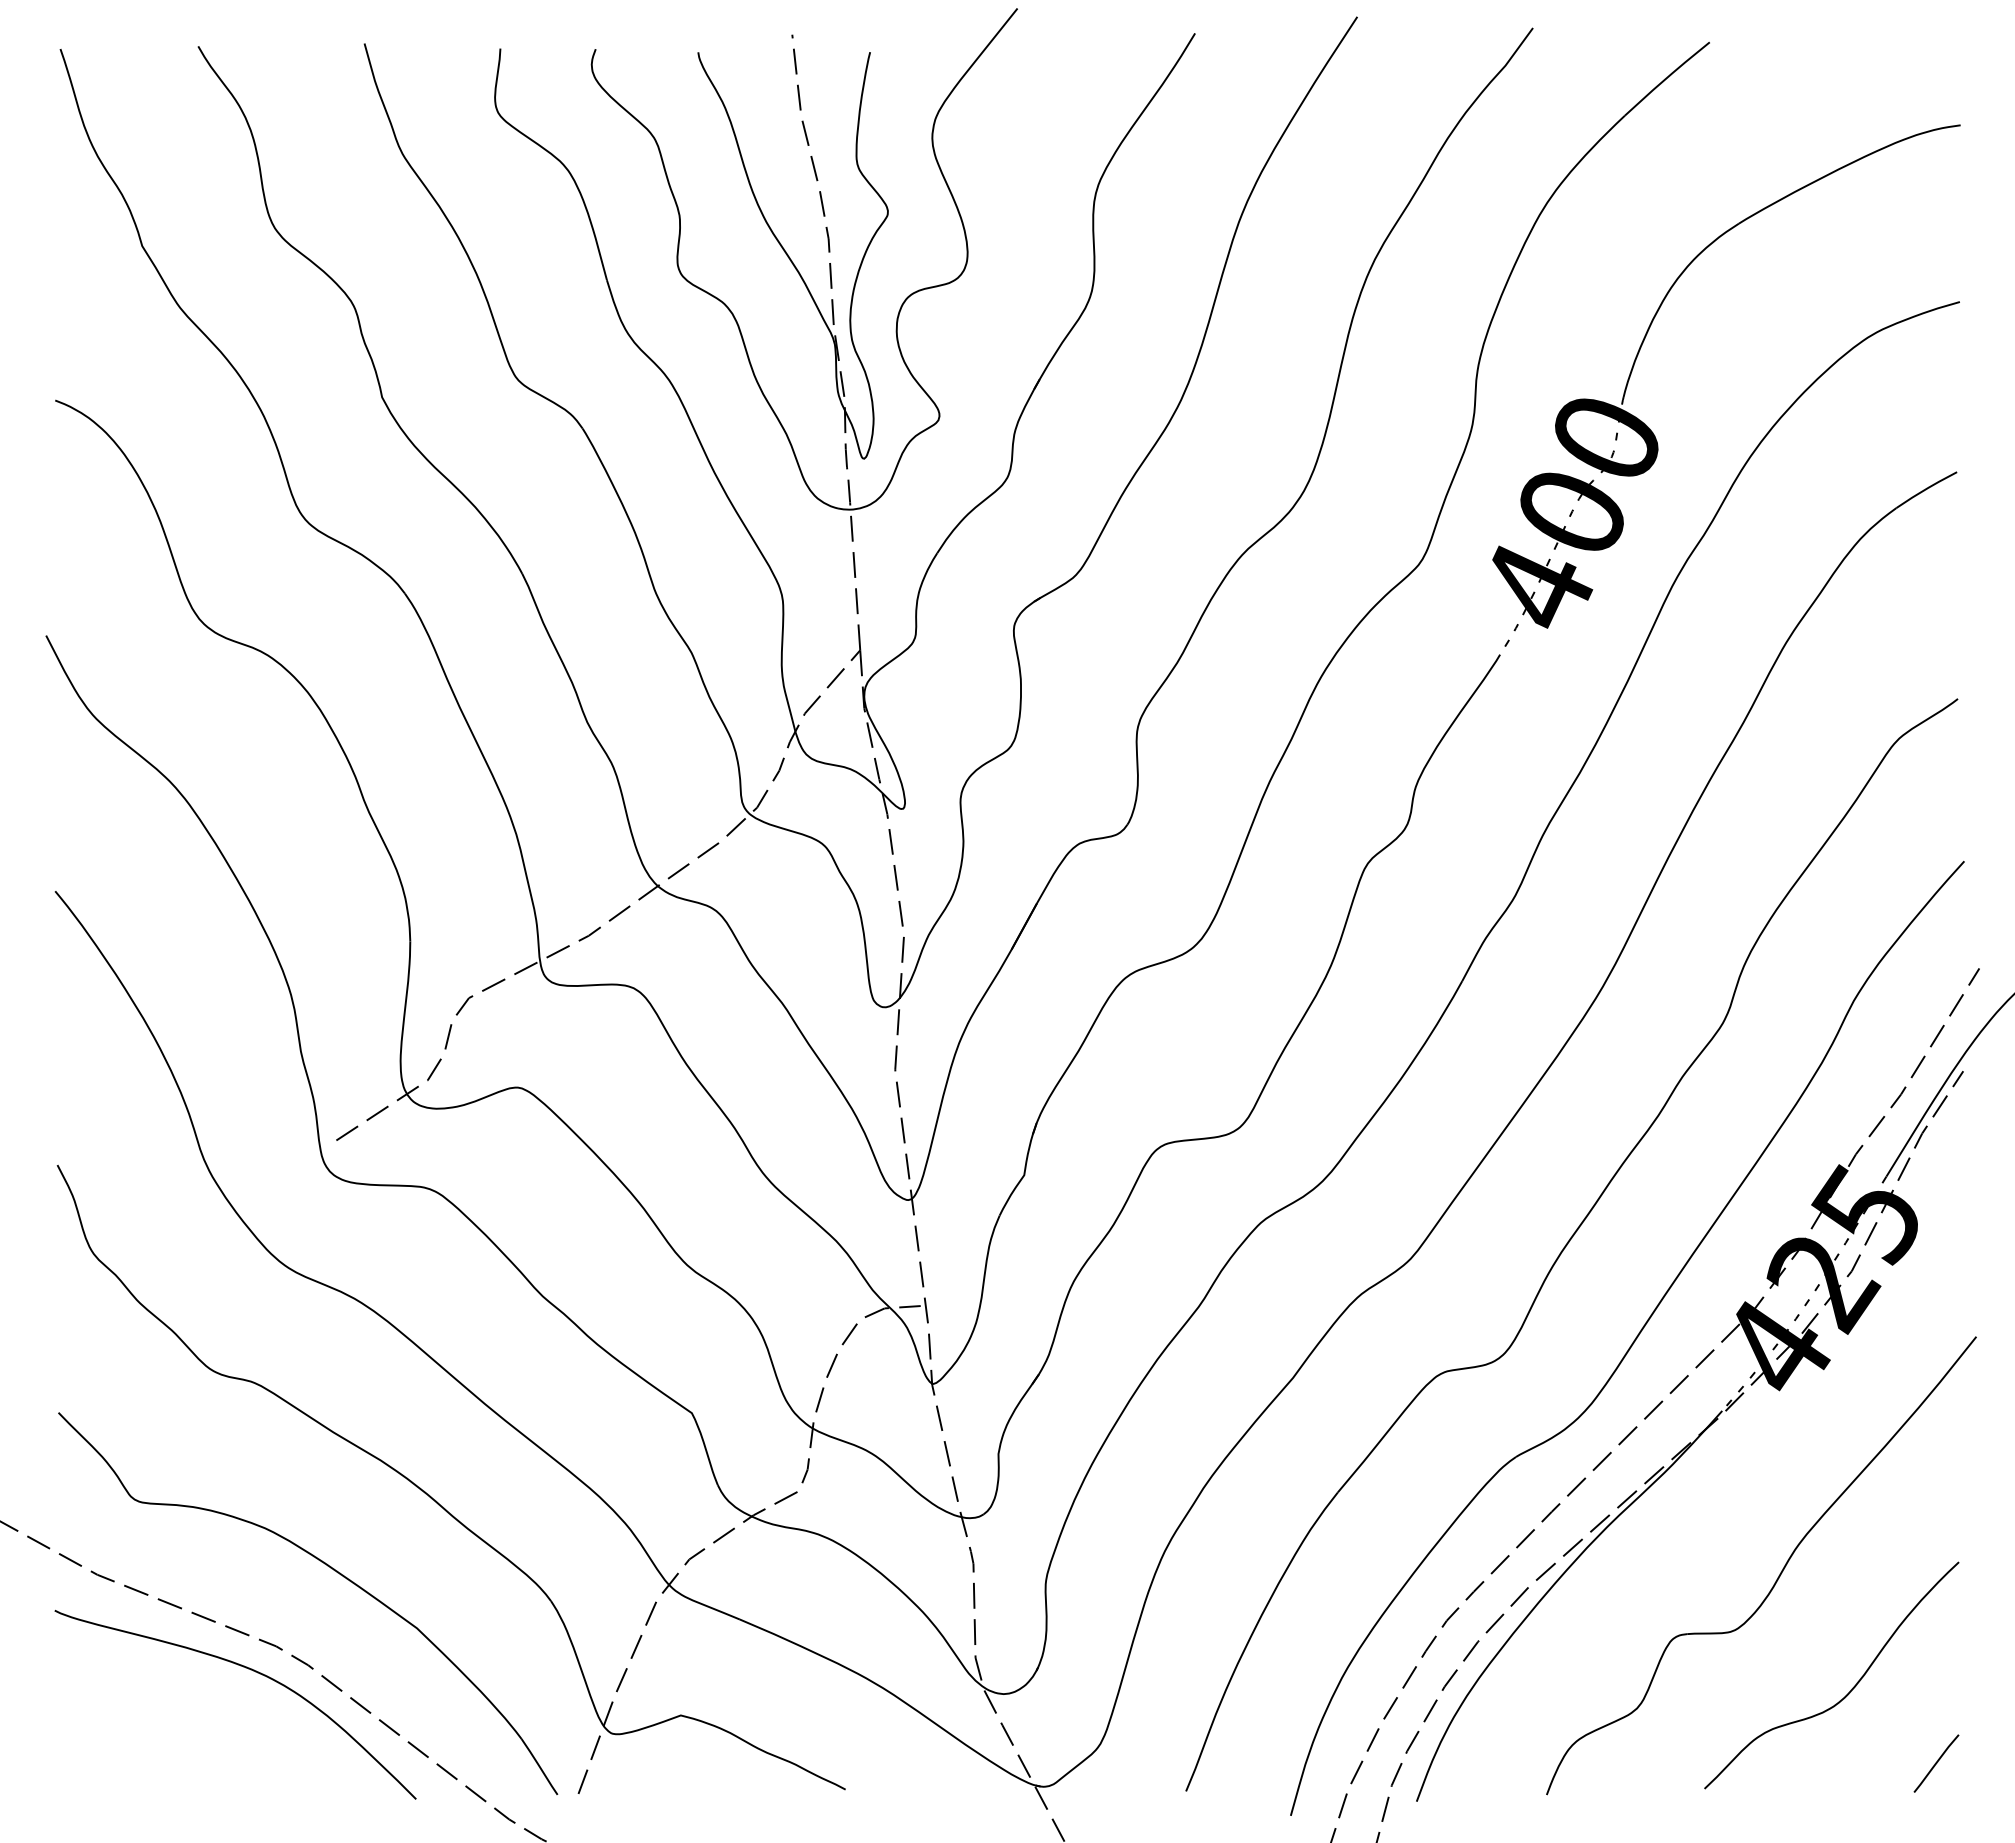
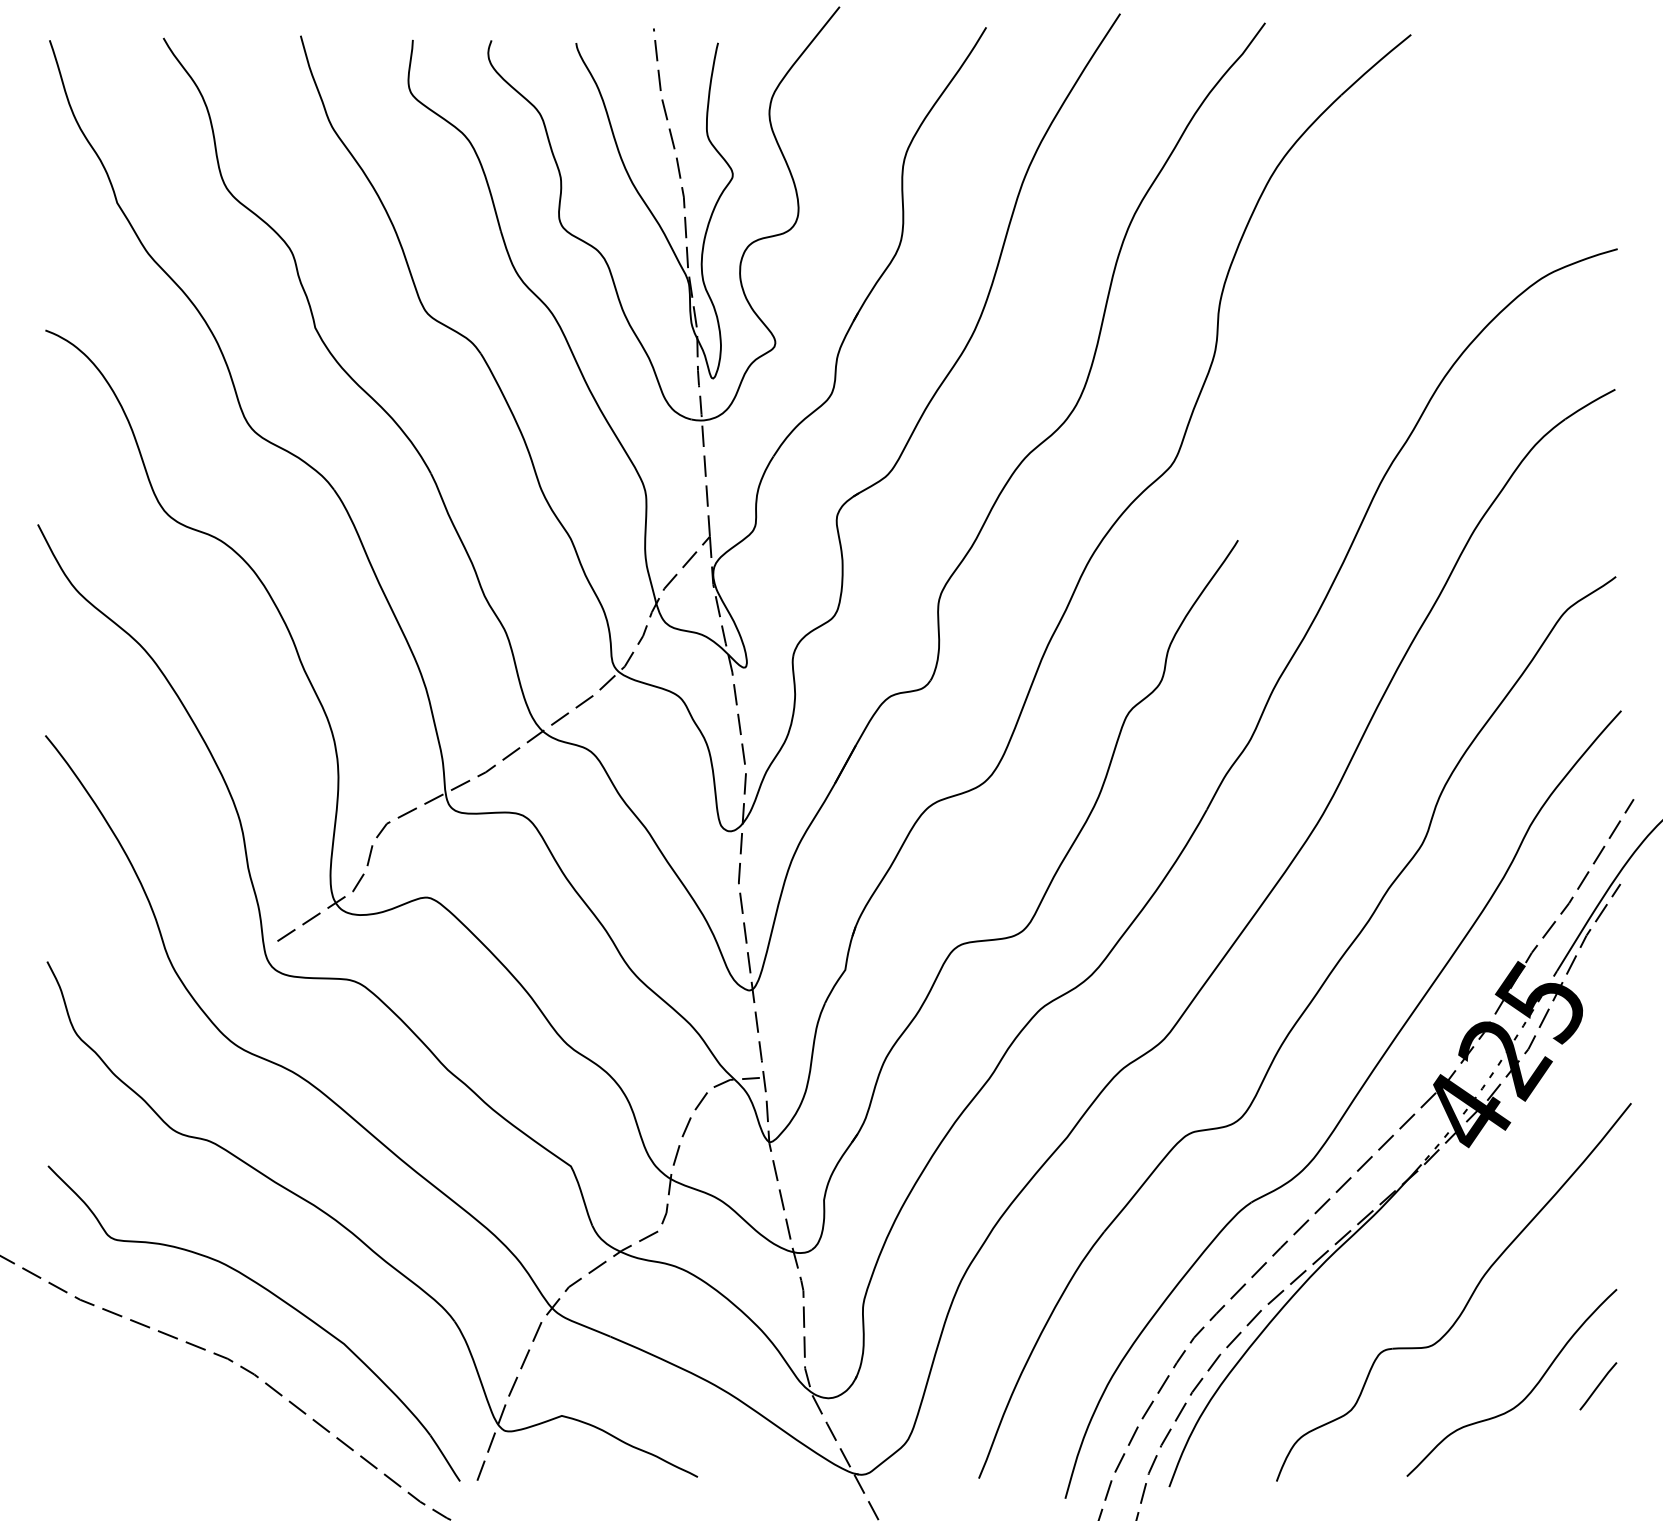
part: (1653, 432) -> (1364, 356), removed
curve: (250, 1670) -> (206, 1378), removed
line: (1936, 1763) -> (1598, 1386), moved

